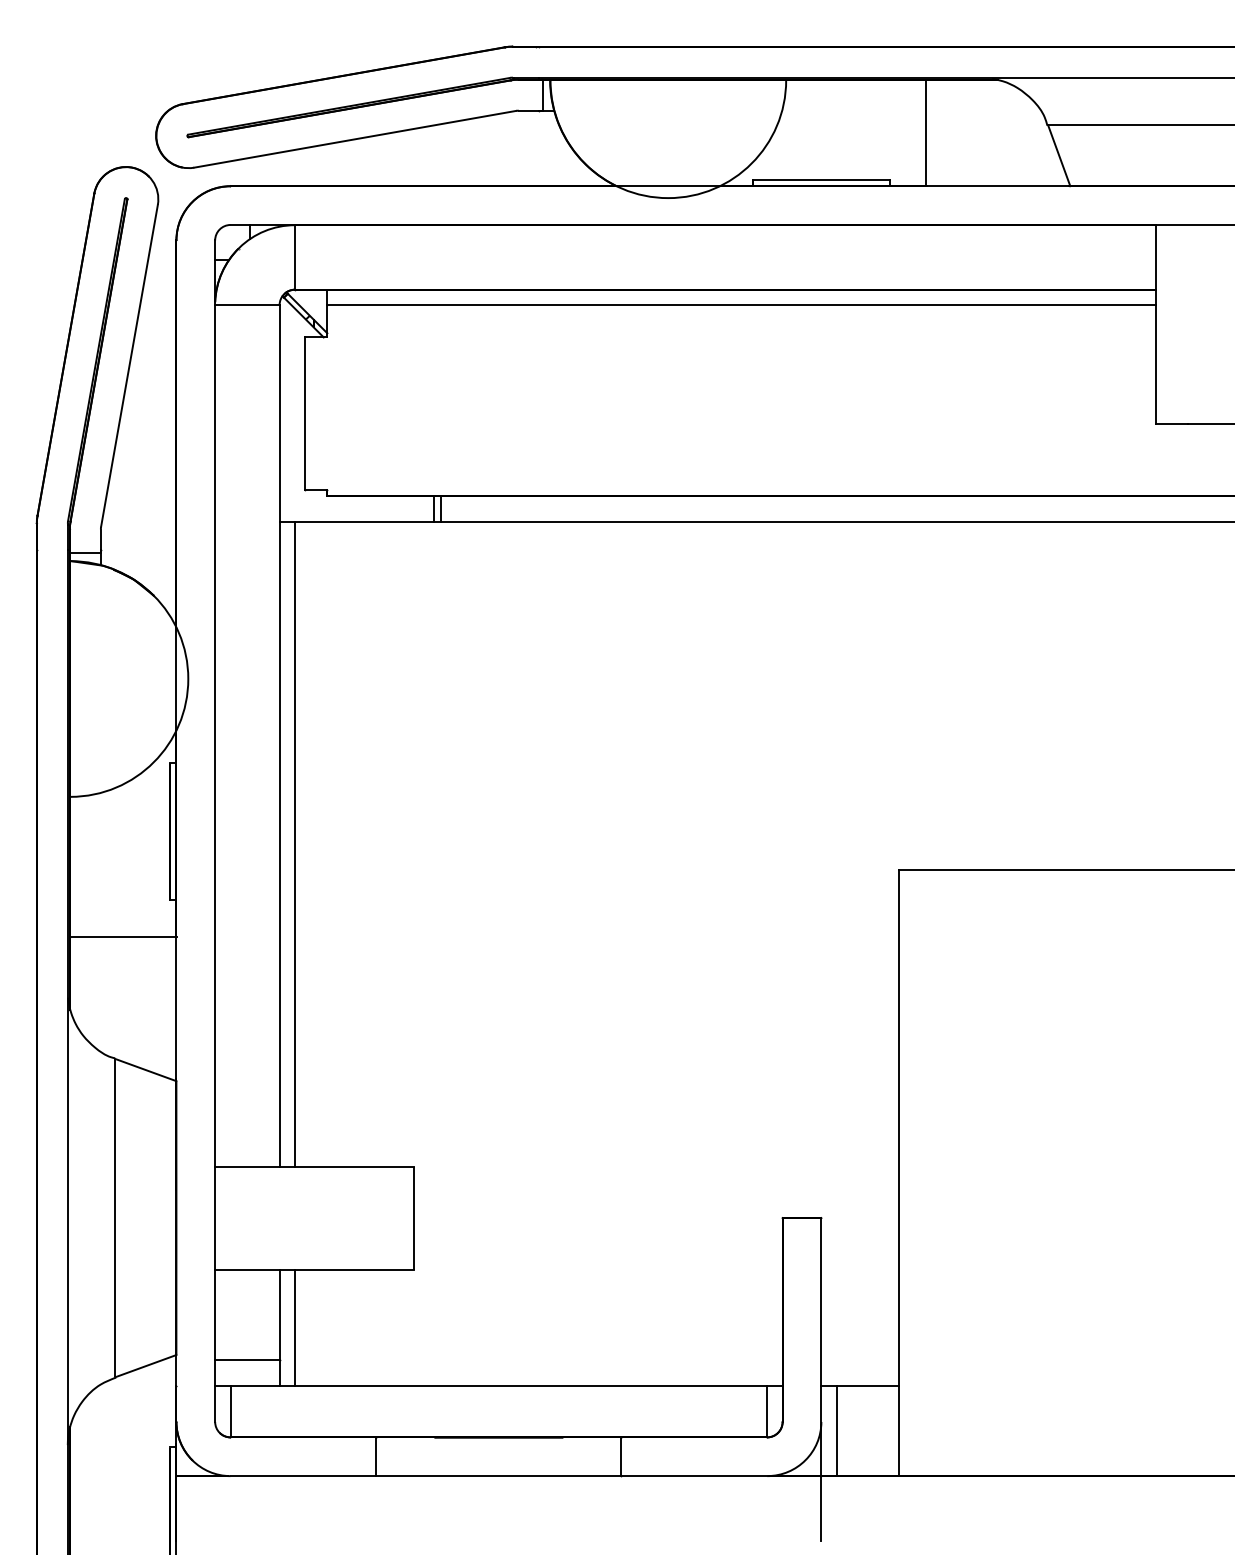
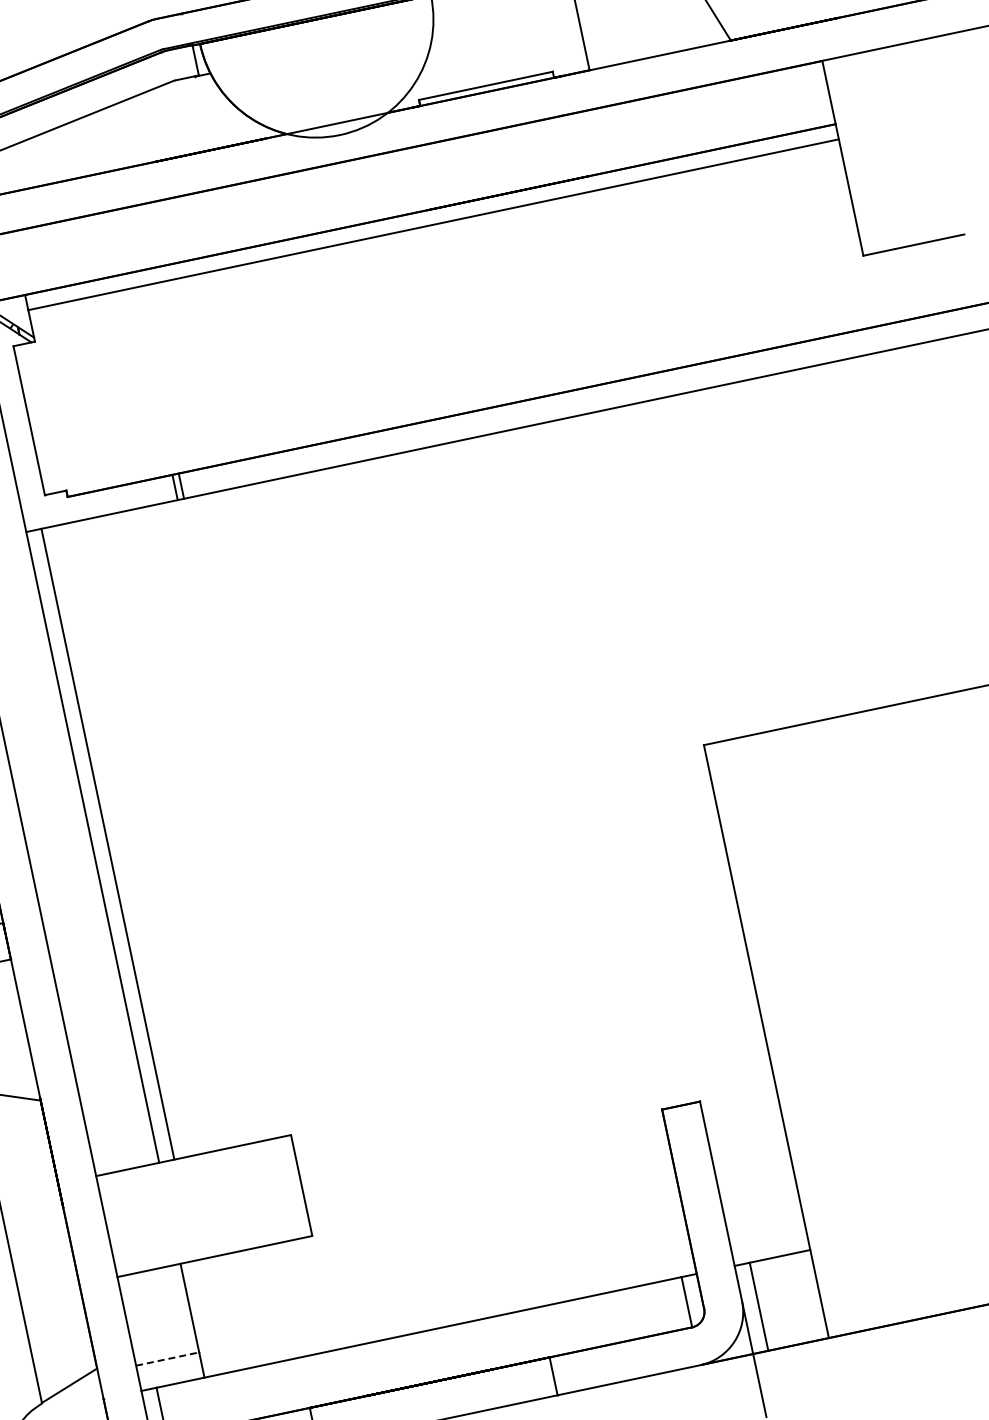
line: (295, 1327) -> (207, 1317), removed
line: (247, 1360) -> (167, 1359), solid -> dashed

